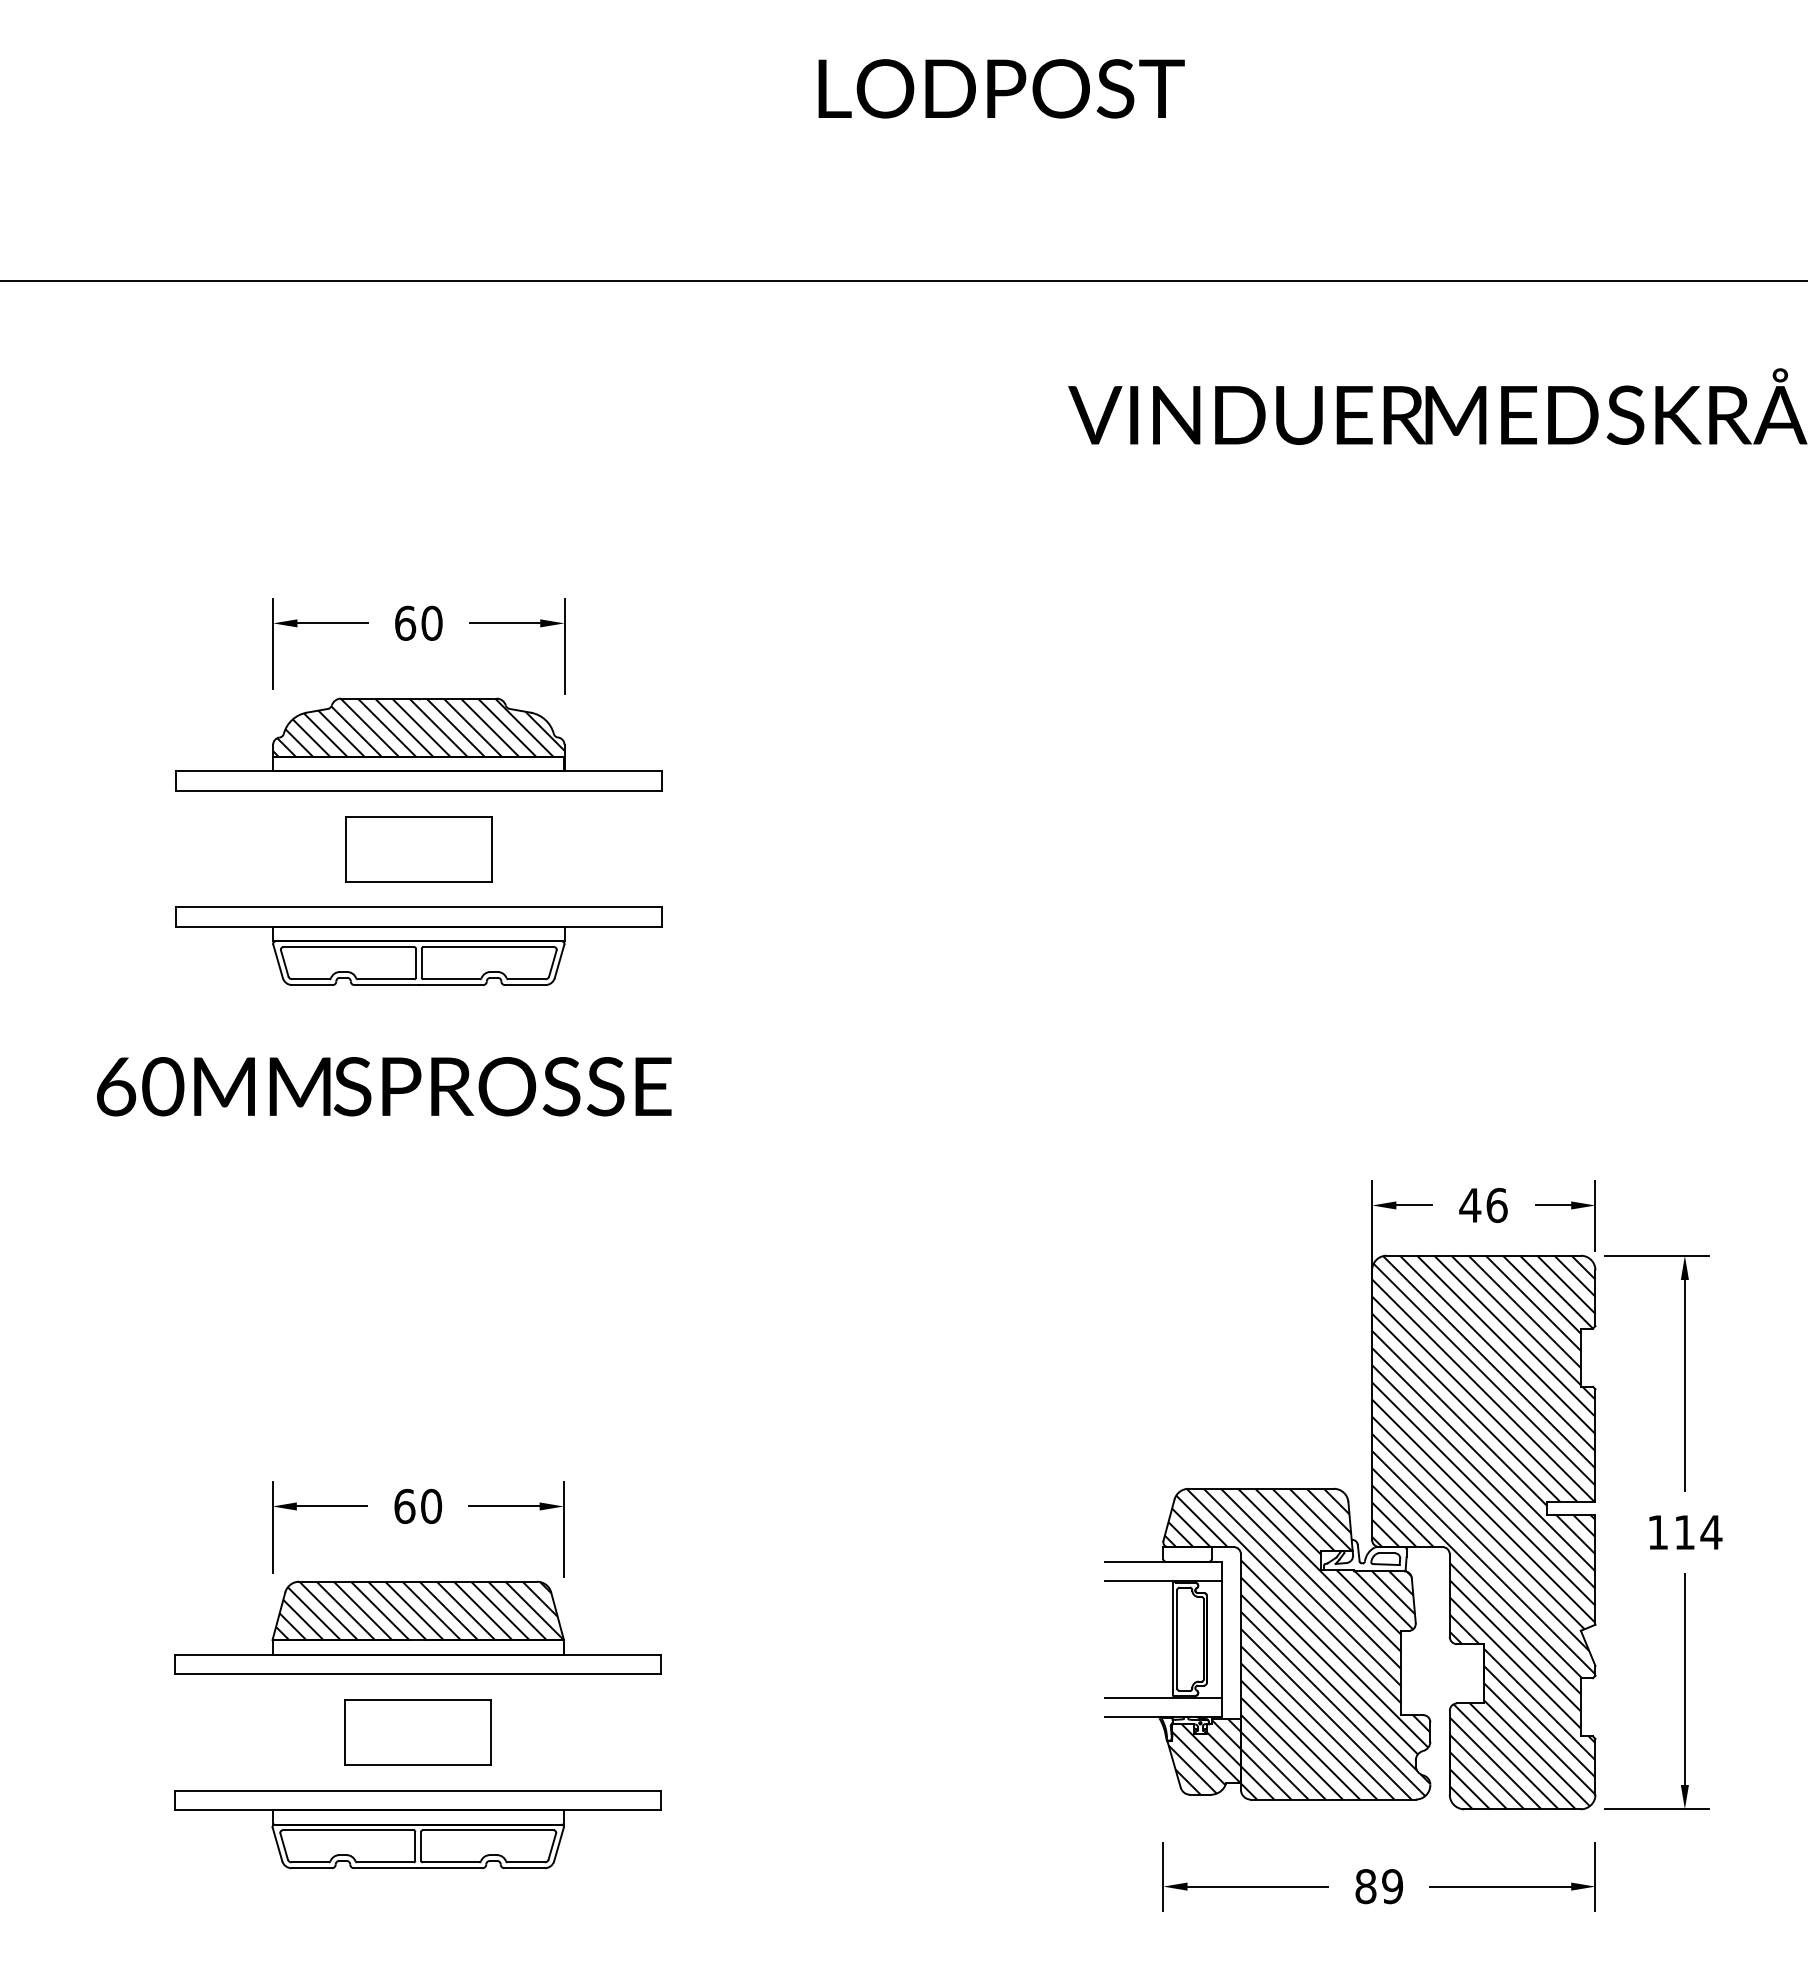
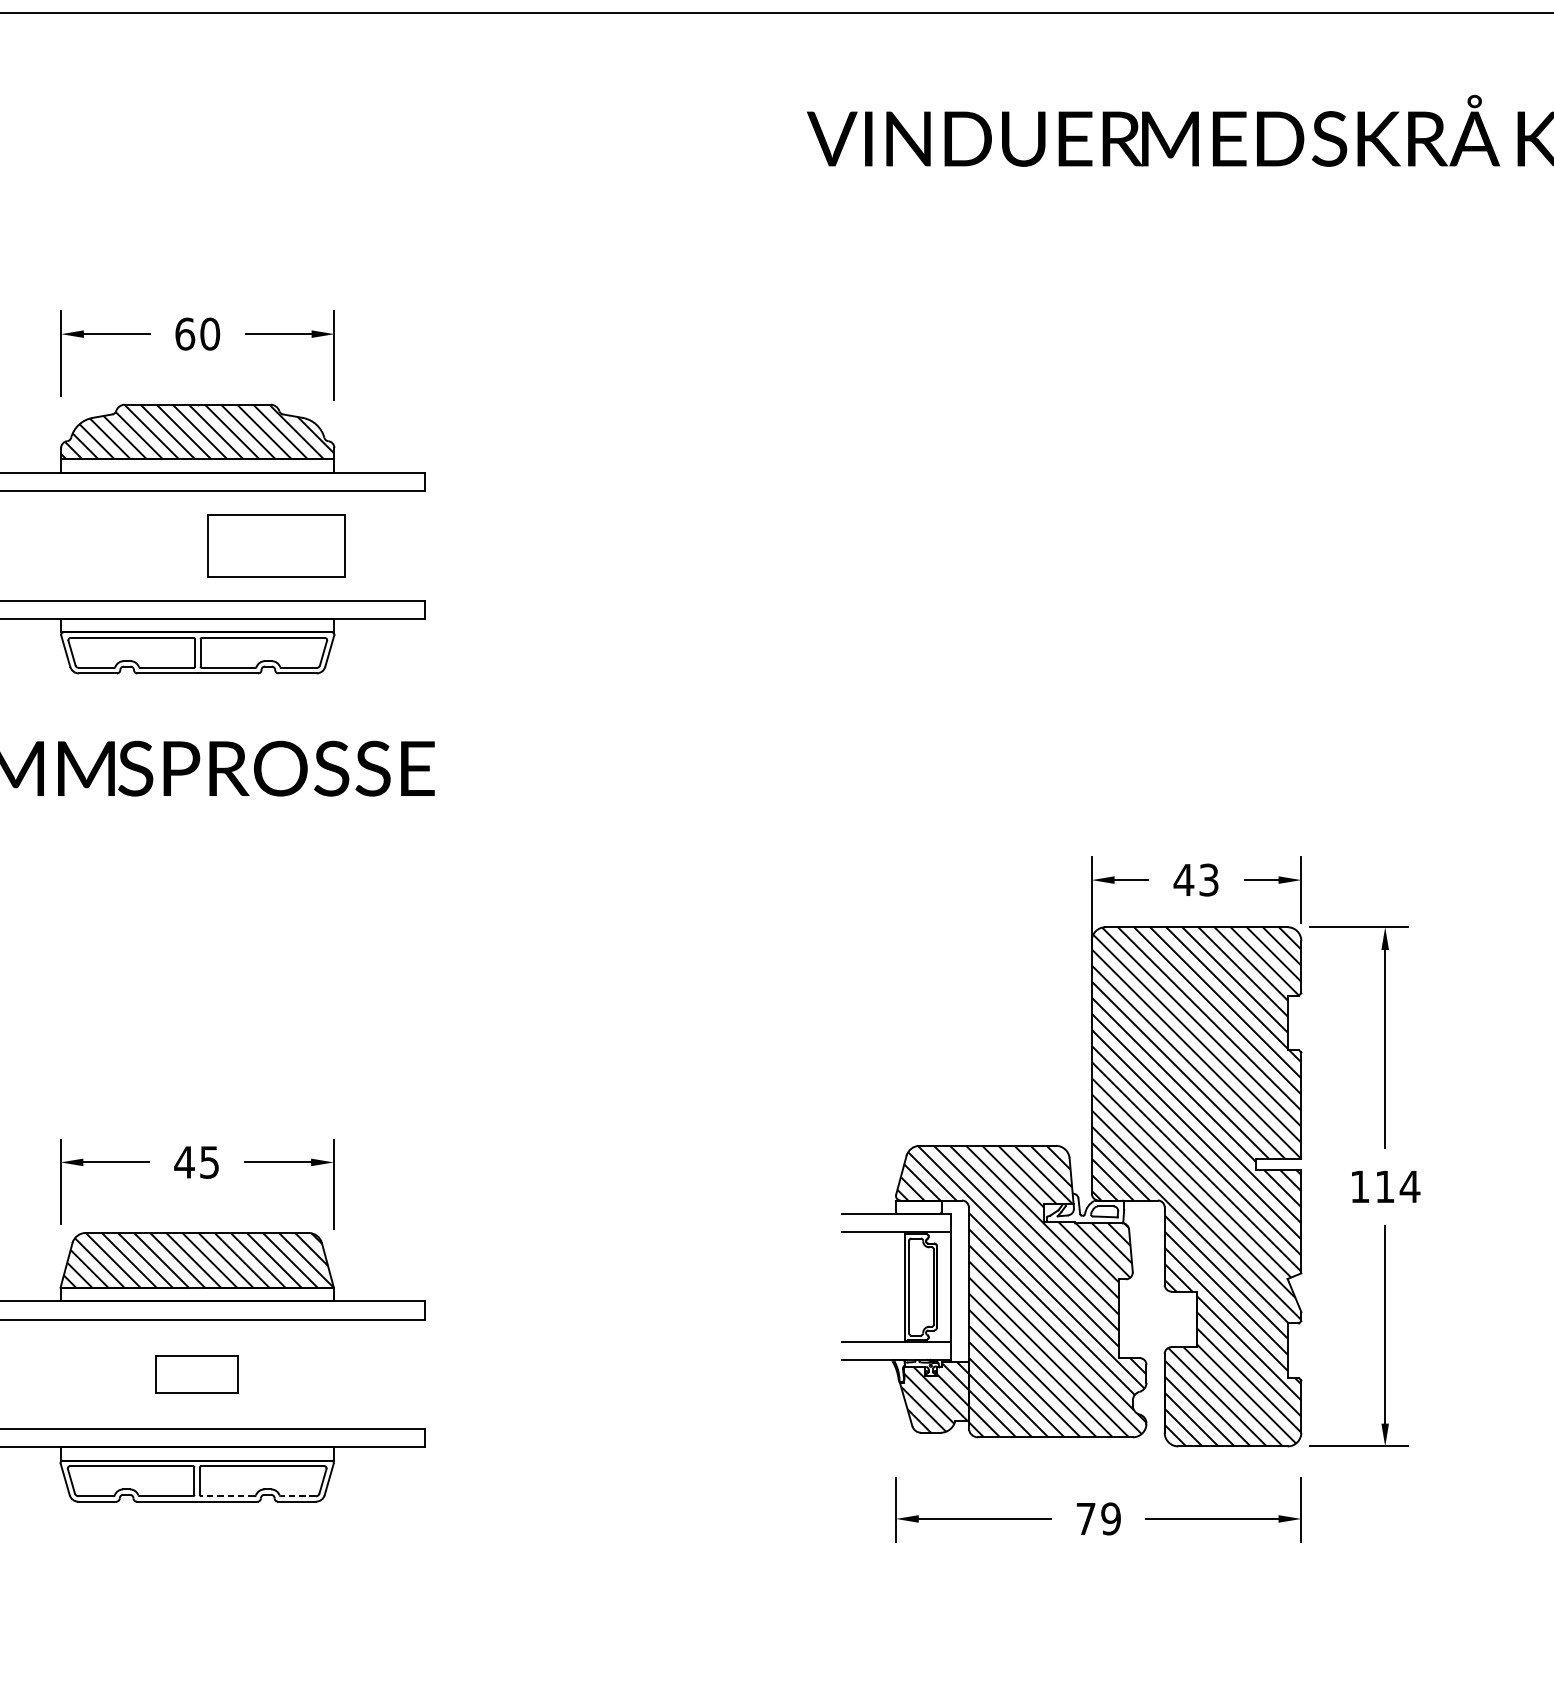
part: (418, 849) -> (276, 546), moved
text: (1496, 1205) -> (1208, 880), 46 -> 43
text: (417, 1506) -> (196, 1162), 60 -> 45
part: (417, 1732) -> (196, 1374), size x0.6
line: (450, 1862) -> (227, 1496), solid -> dashed
line: (526, 1862) -> (298, 1496), solid -> dashed
text: (1365, 1886) -> (1085, 1518), 89 -> 79

